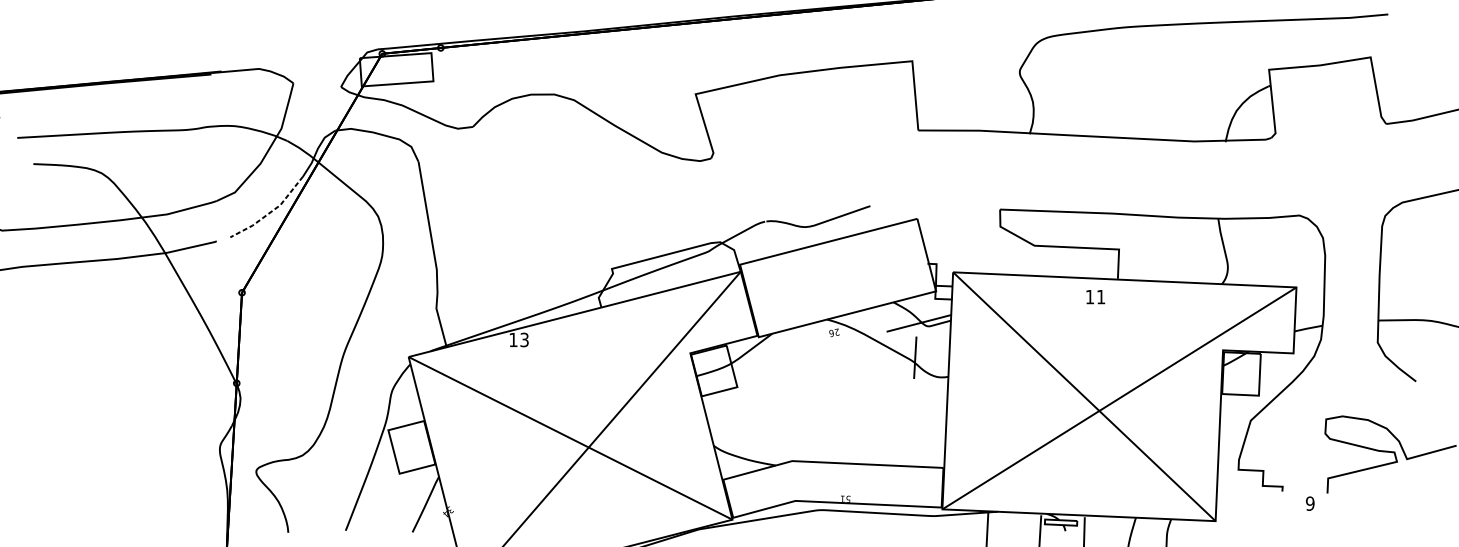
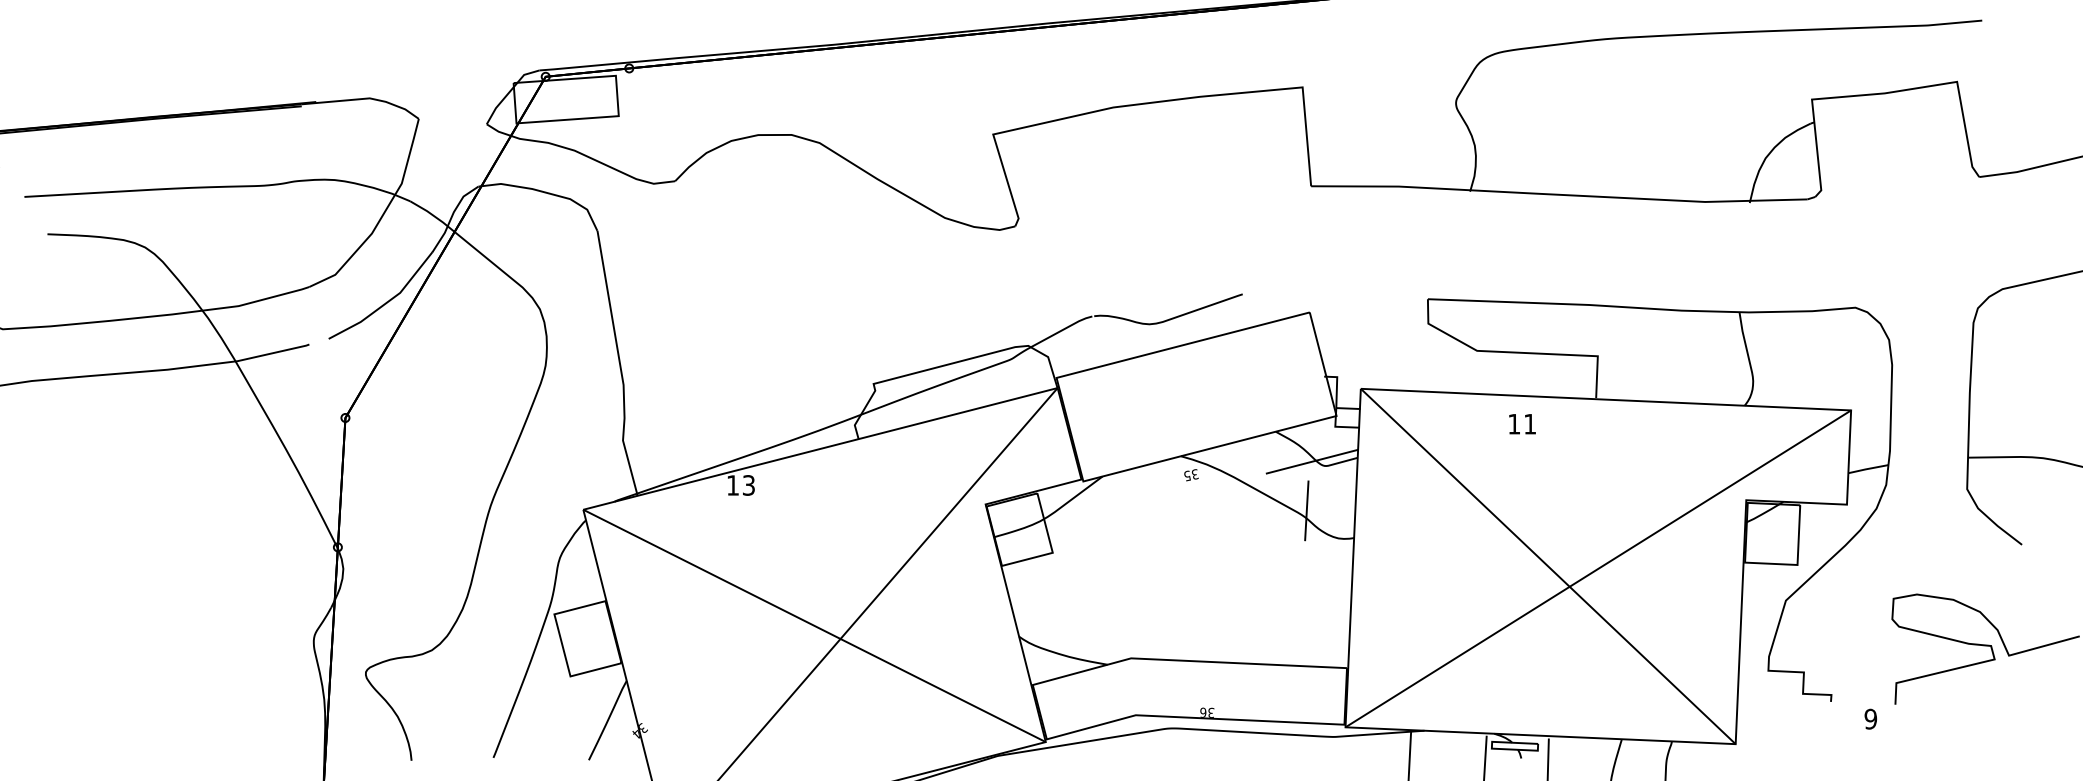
line: (270, 212) -> (386, 303), dashed -> solid
text: (1095, 297) -> (1522, 424), moved
text: (834, 333) -> (1191, 475), 26 -> 35
text: (845, 498) -> (1206, 712), 51 -> 36

